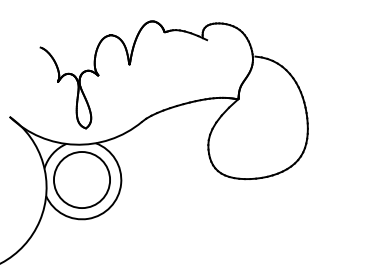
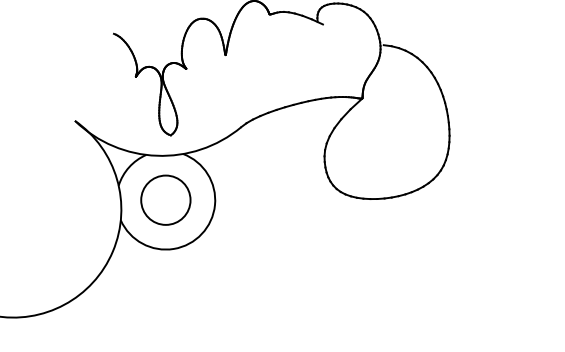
circle: (81, 180) -> (165, 200), size x0.7

